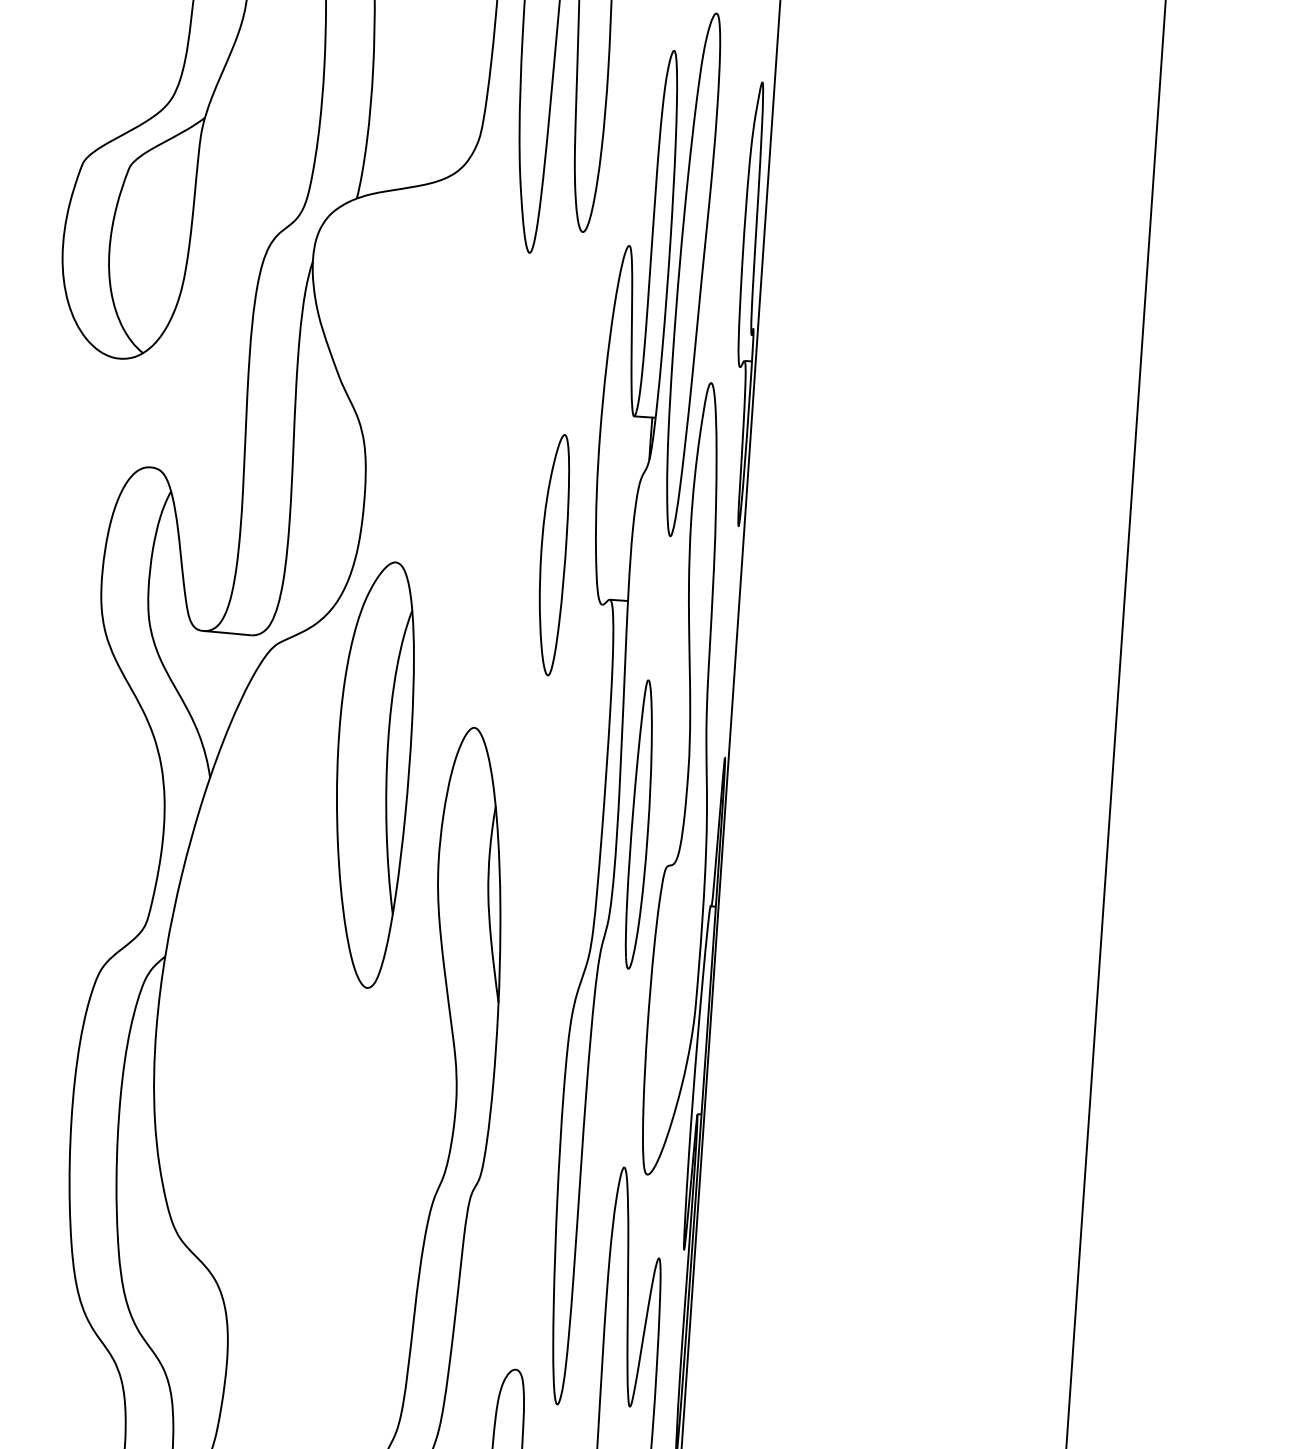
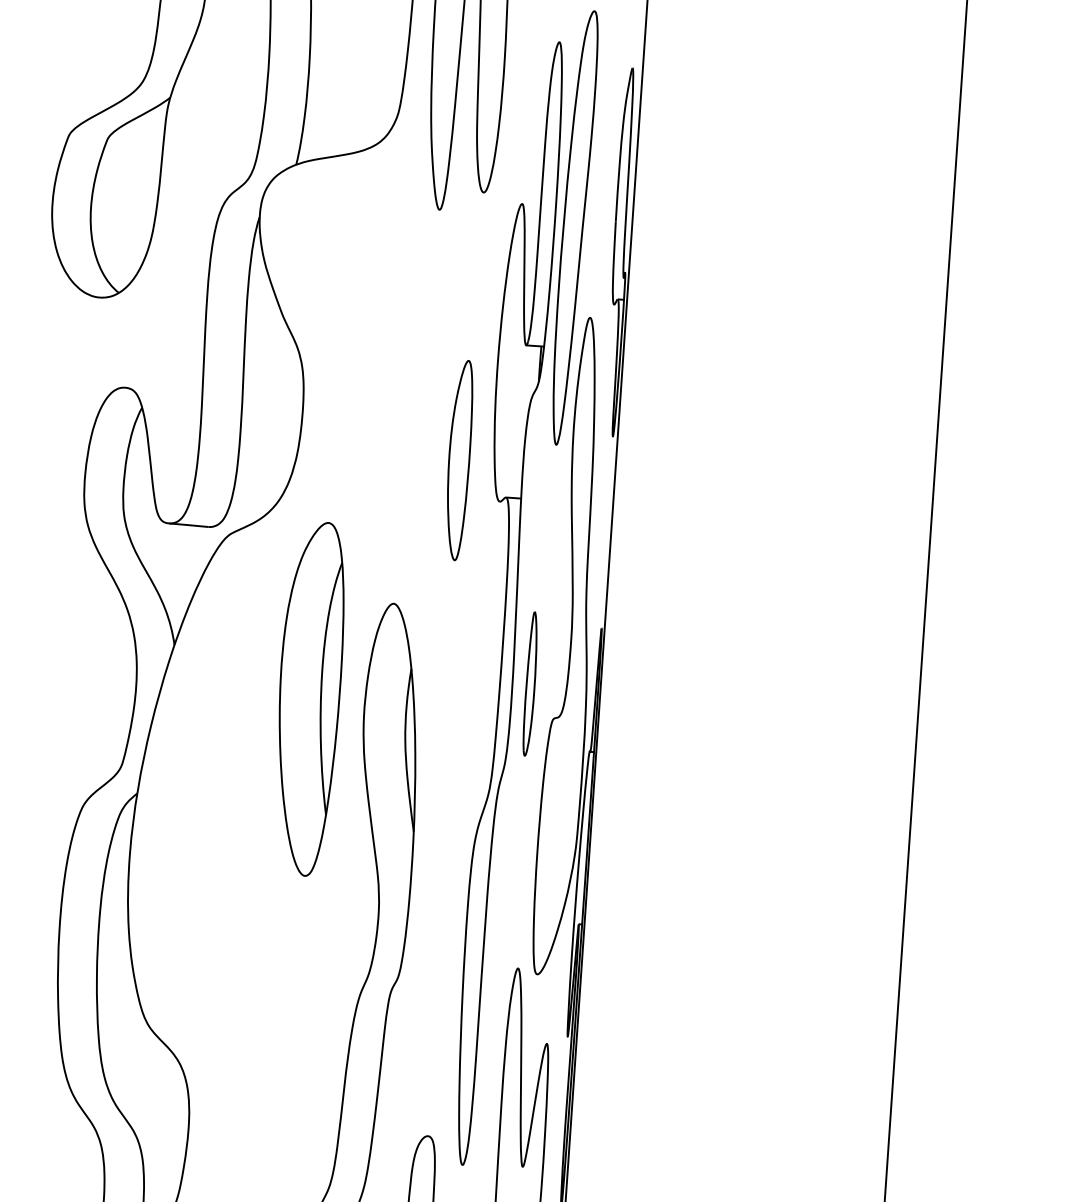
part: (375, 774) -> (311, 698), moved
part: (638, 824) -> (529, 683), size x0.6

